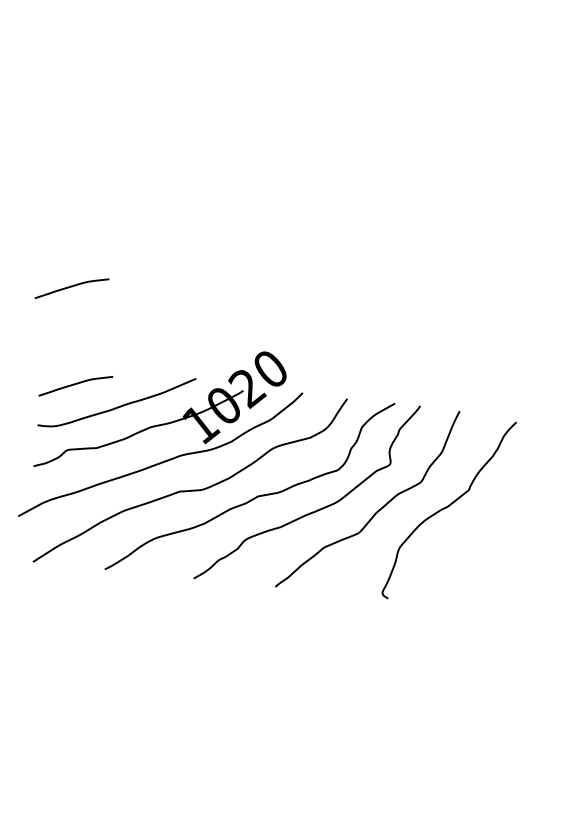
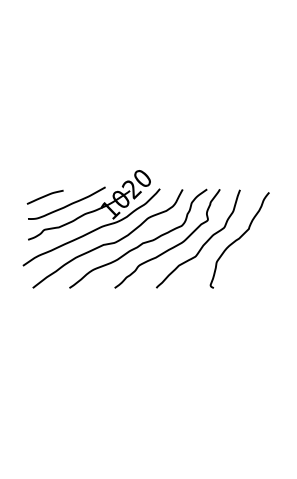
curve: (70, 286) -> (37, 147), removed

